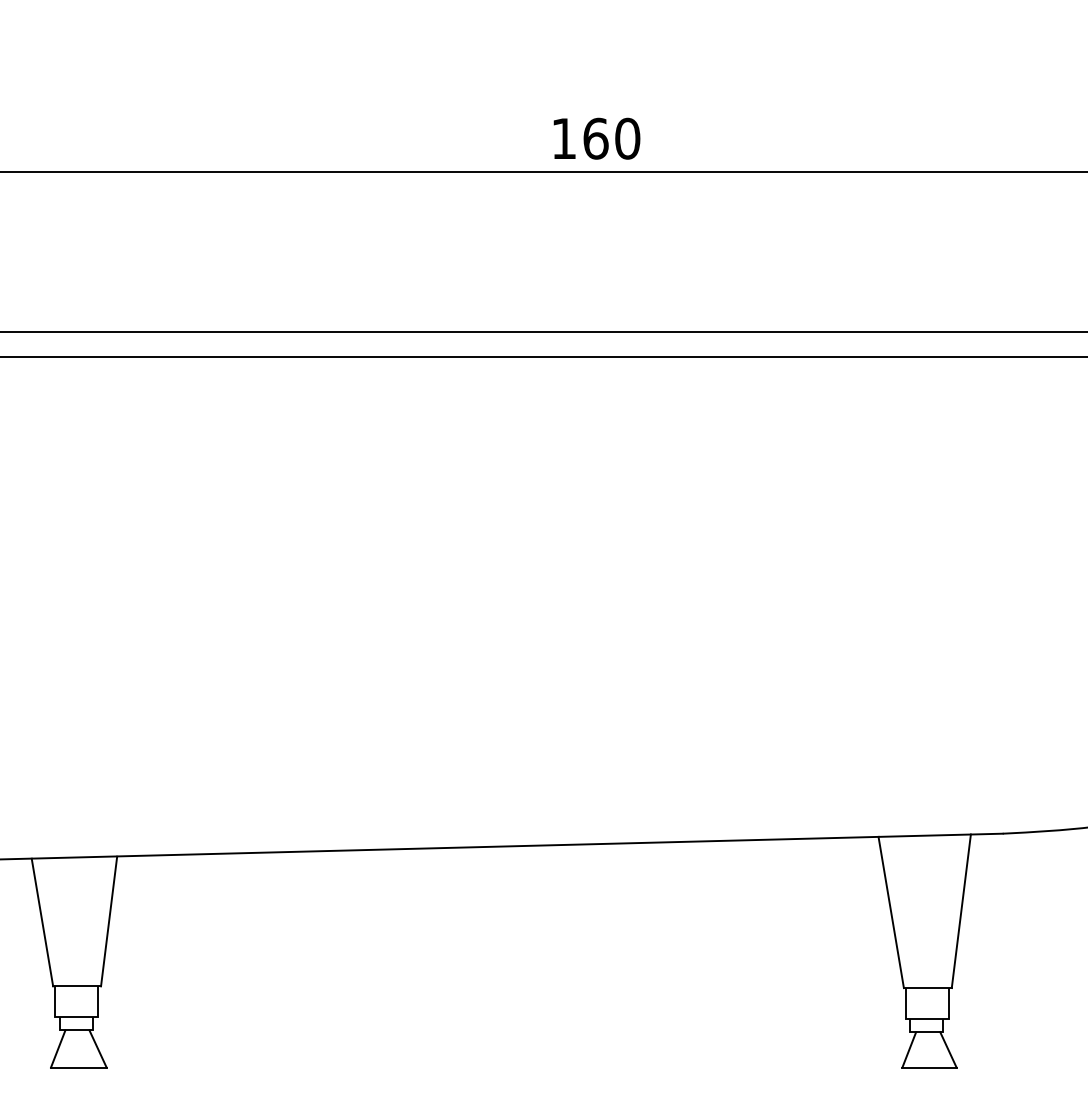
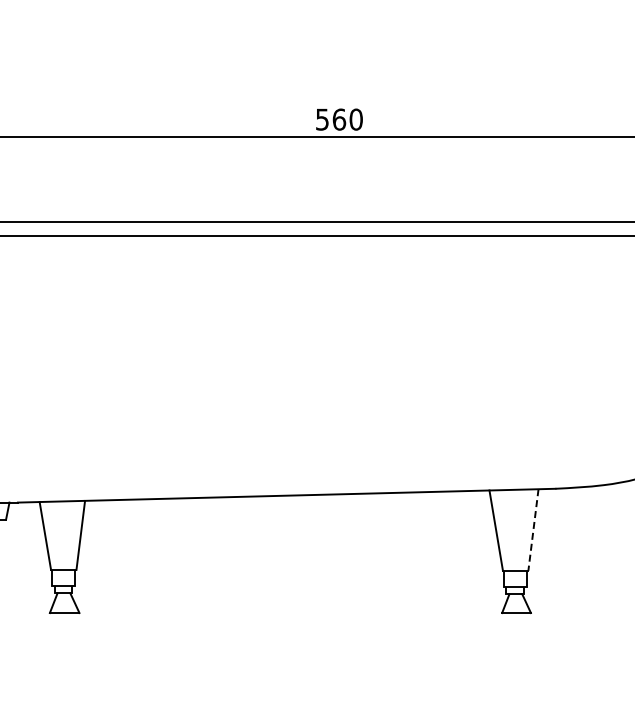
text: (564, 138) -> (322, 119), 160 -> 560
line: (961, 912) -> (533, 530), solid -> dashed

